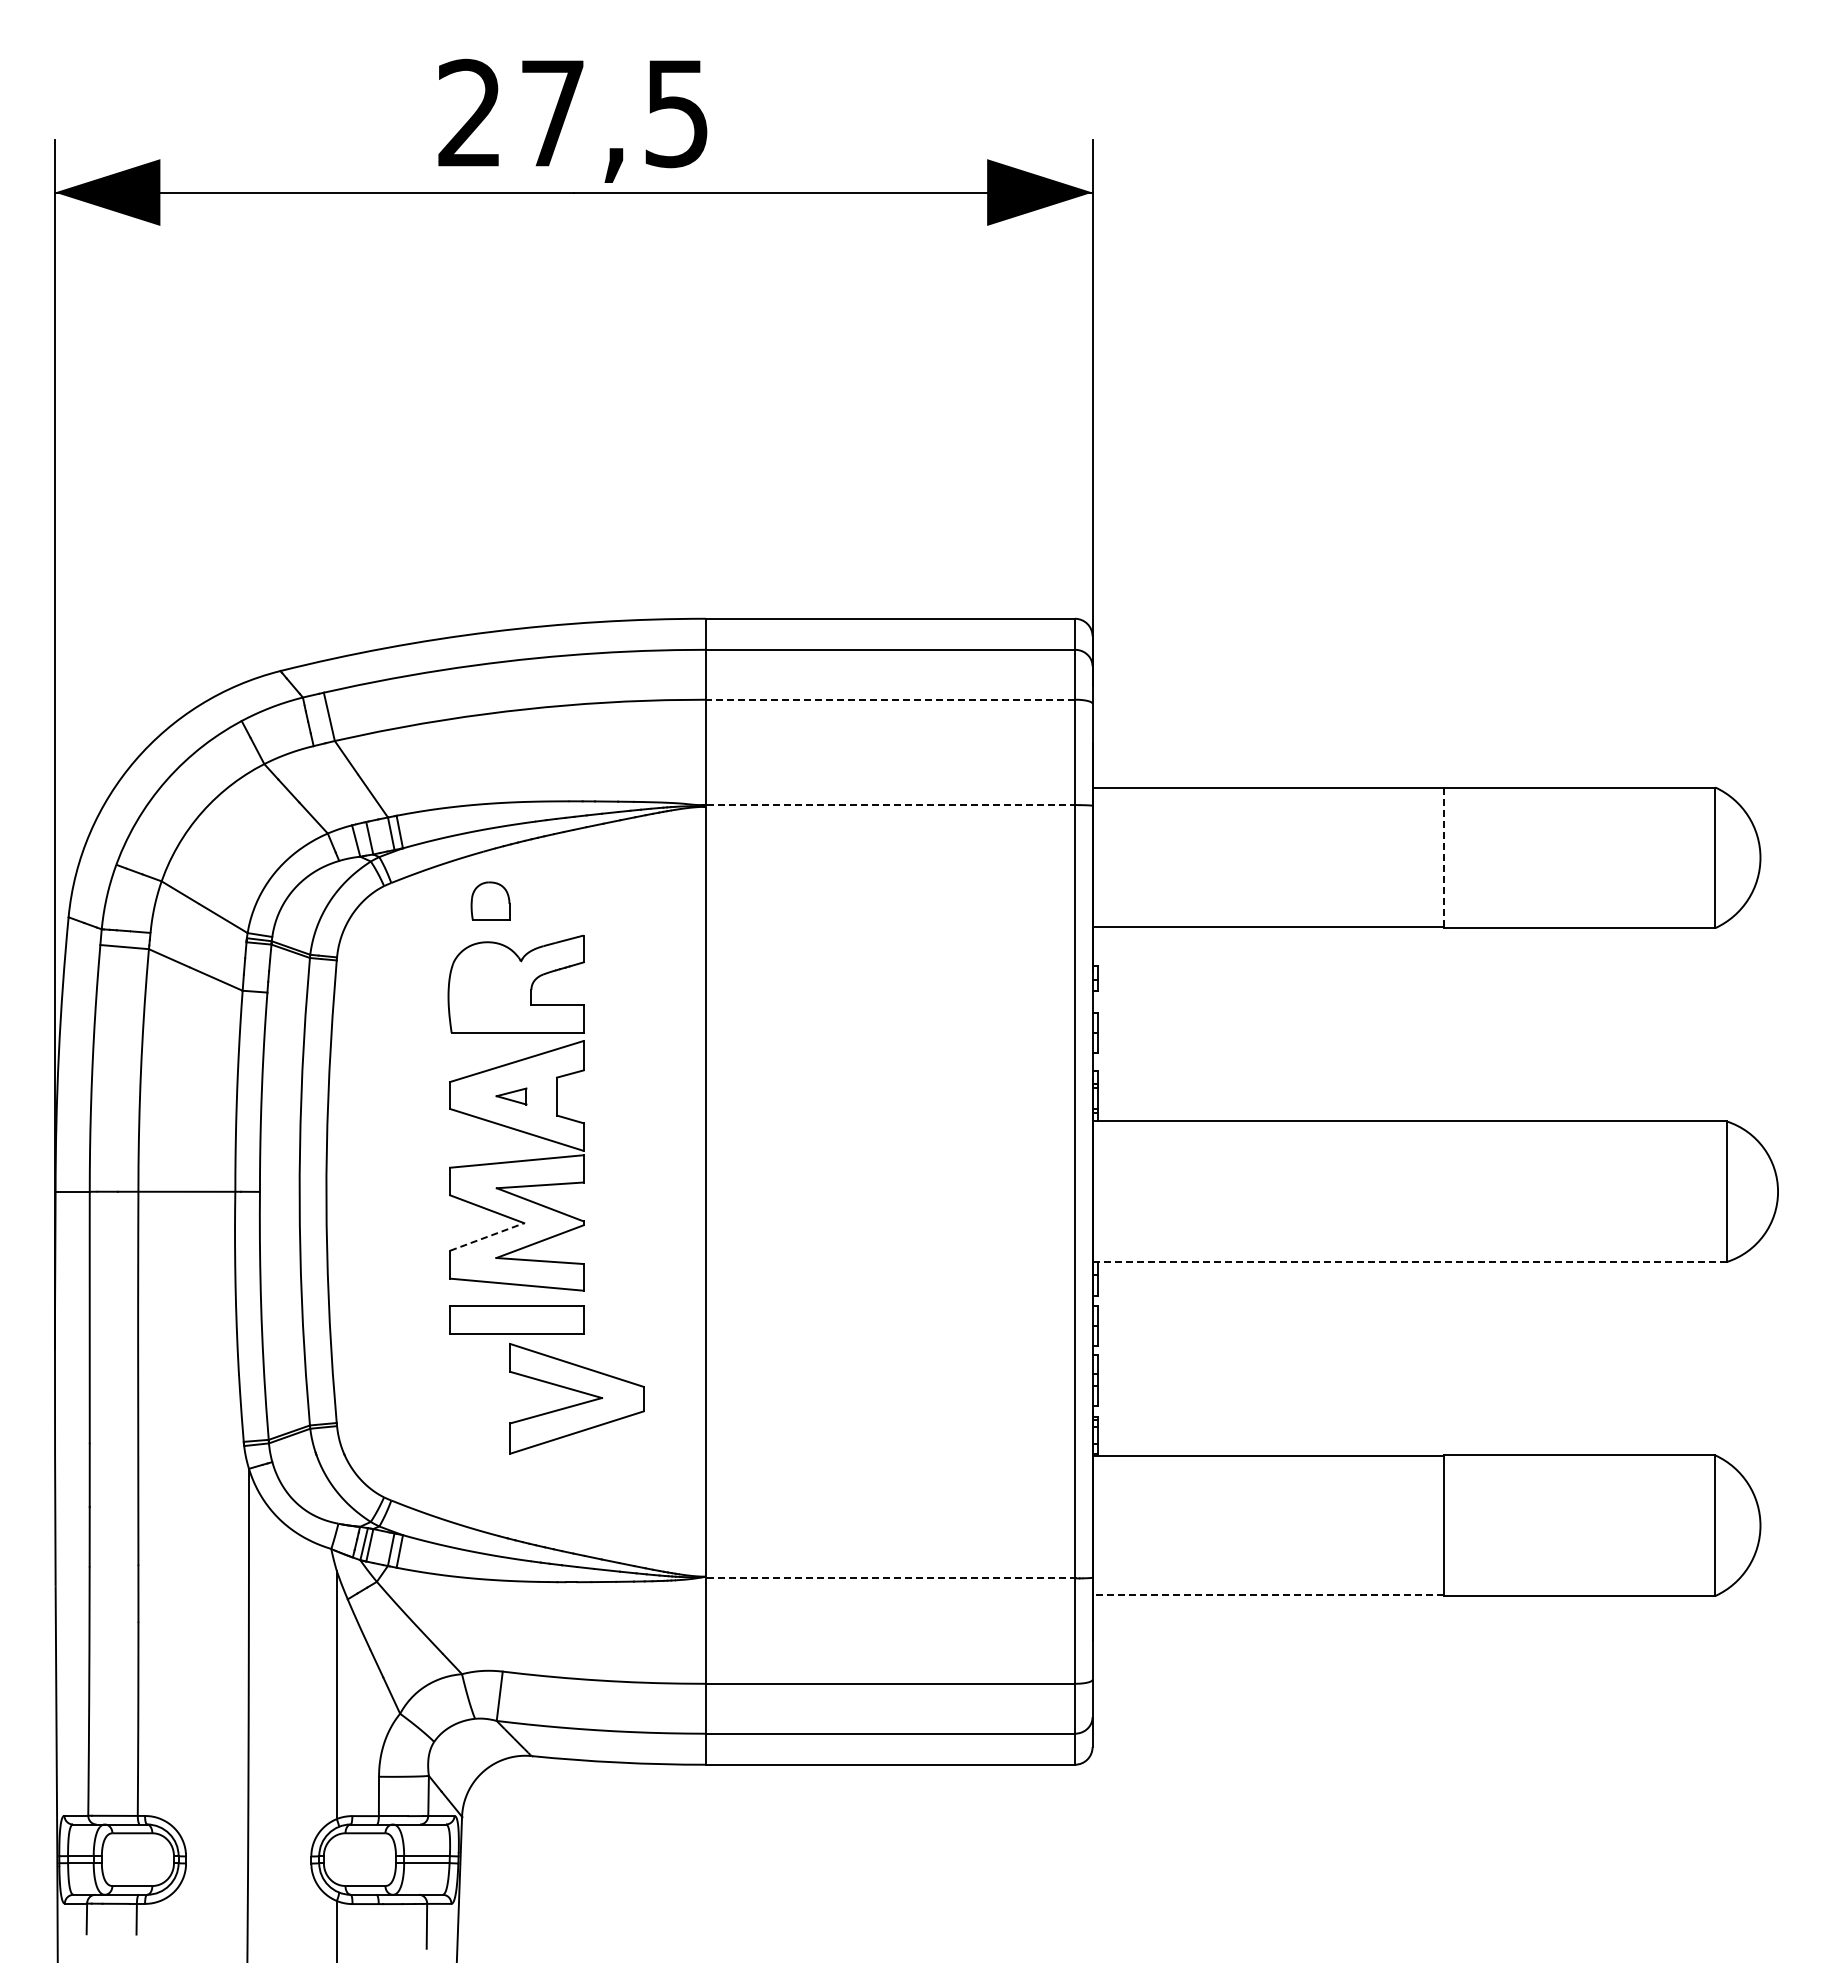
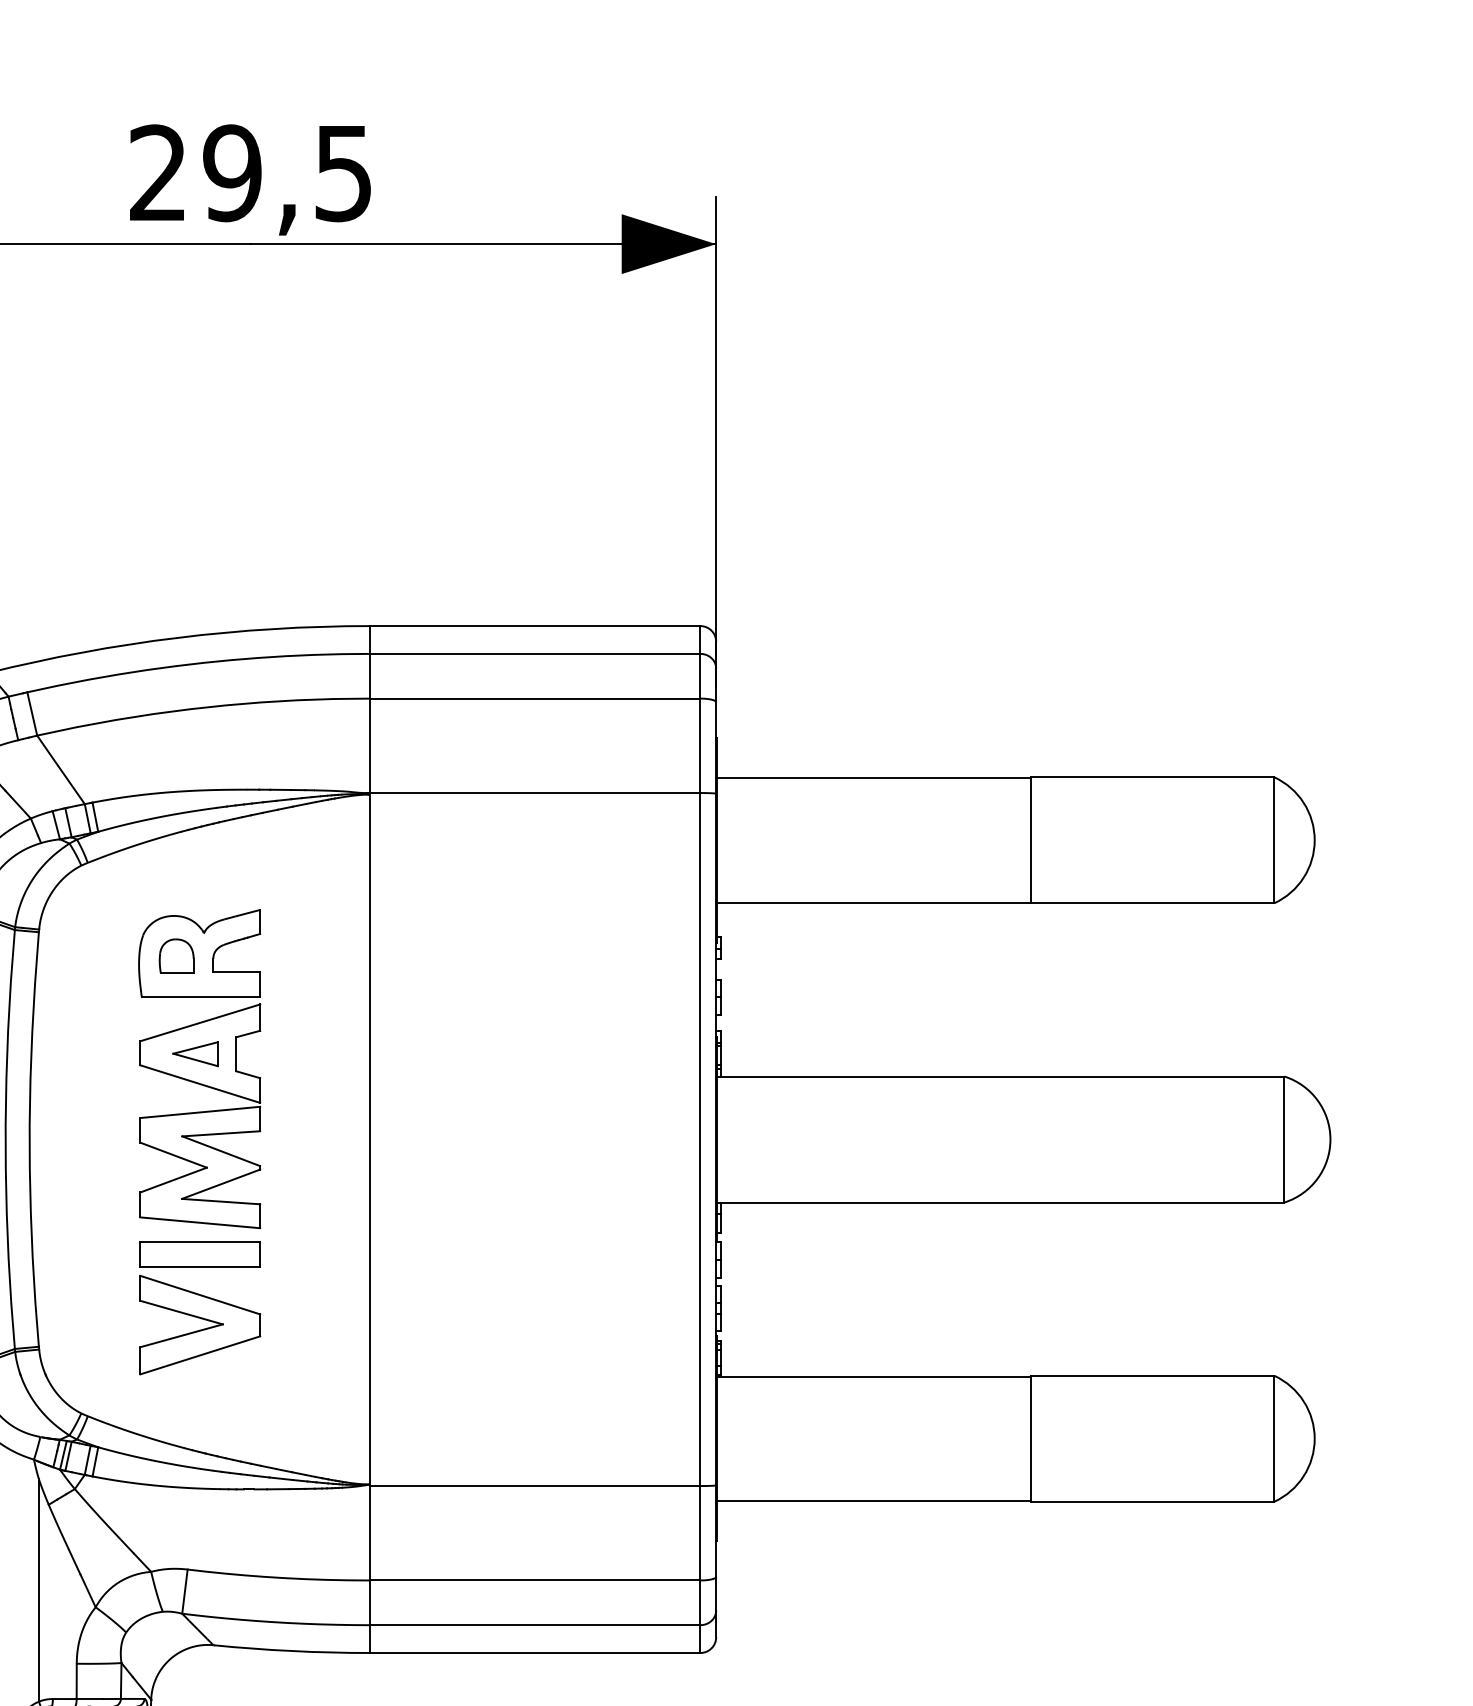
text: (552, 113) -> (232, 173), 27,5 -> 29,5
line: (890, 699) -> (535, 698), dashed -> solid
line: (890, 805) -> (535, 793), dashed -> solid
line: (1444, 858) -> (1031, 840), dashed -> solid
part: (490, 900) -> (176, 955), moved
part: (511, 1096) -> (195, 1054), size x1.67
line: (487, 1236) -> (173, 1179), dashed -> solid
line: (1409, 1262) -> (1000, 1202), dashed -> solid
part: (576, 1398) -> (199, 1324), moved
line: (890, 1578) -> (535, 1486), dashed -> solid
line: (1268, 1595) -> (873, 1501), dashed -> solid

